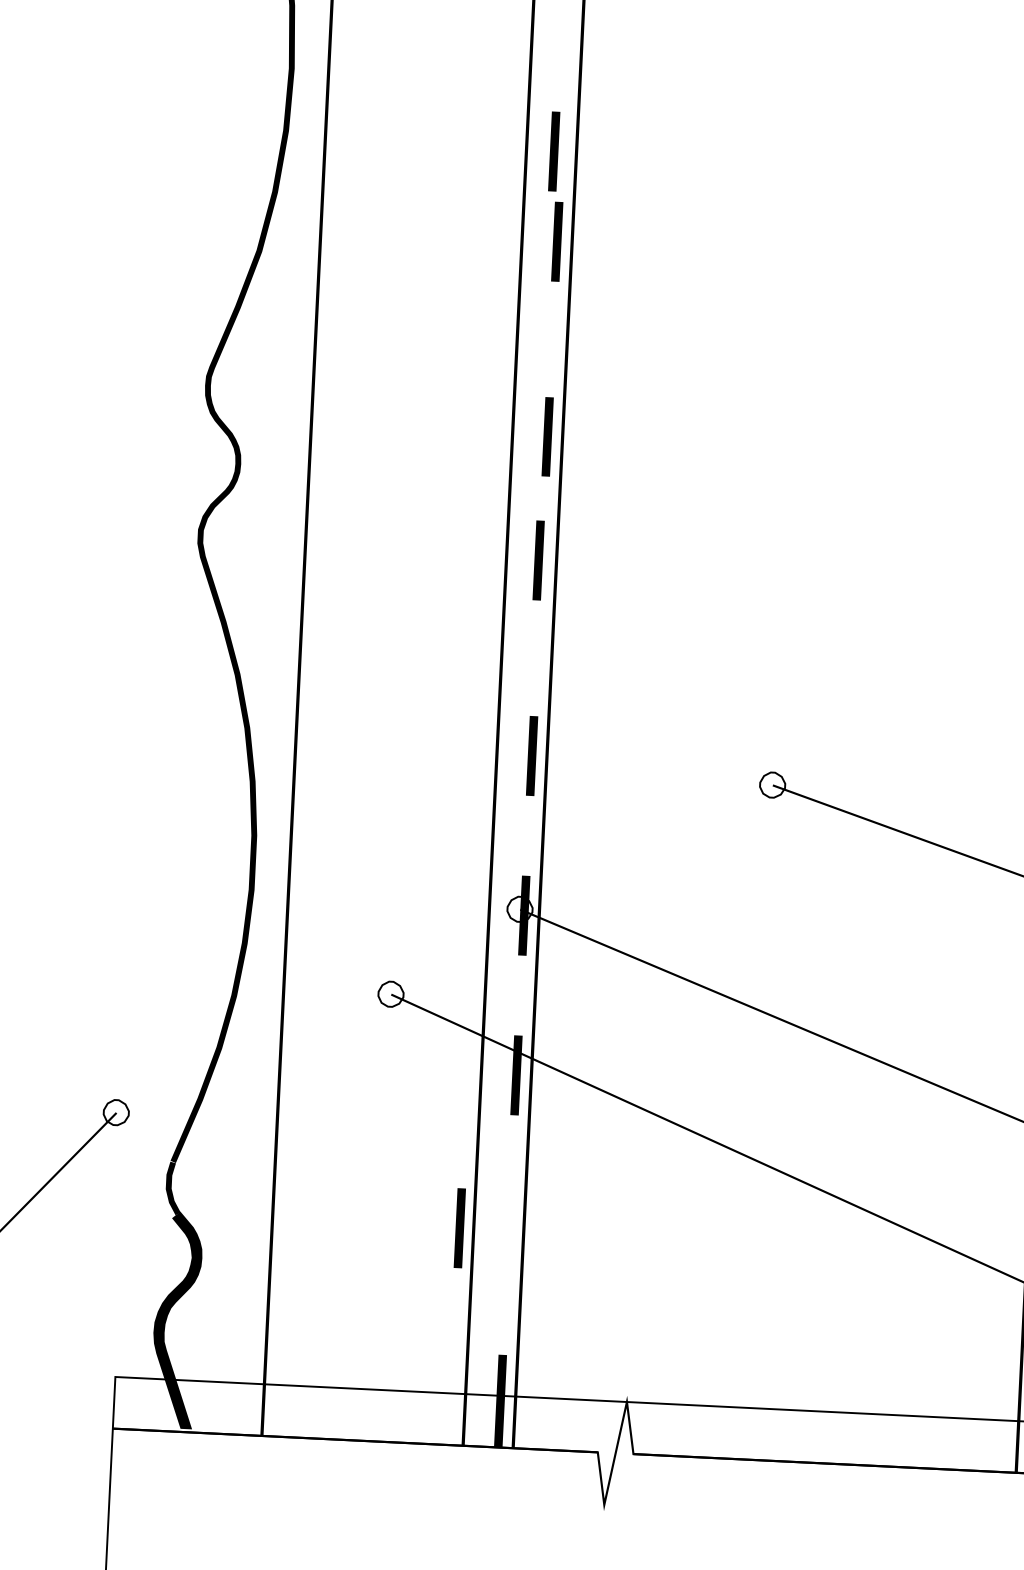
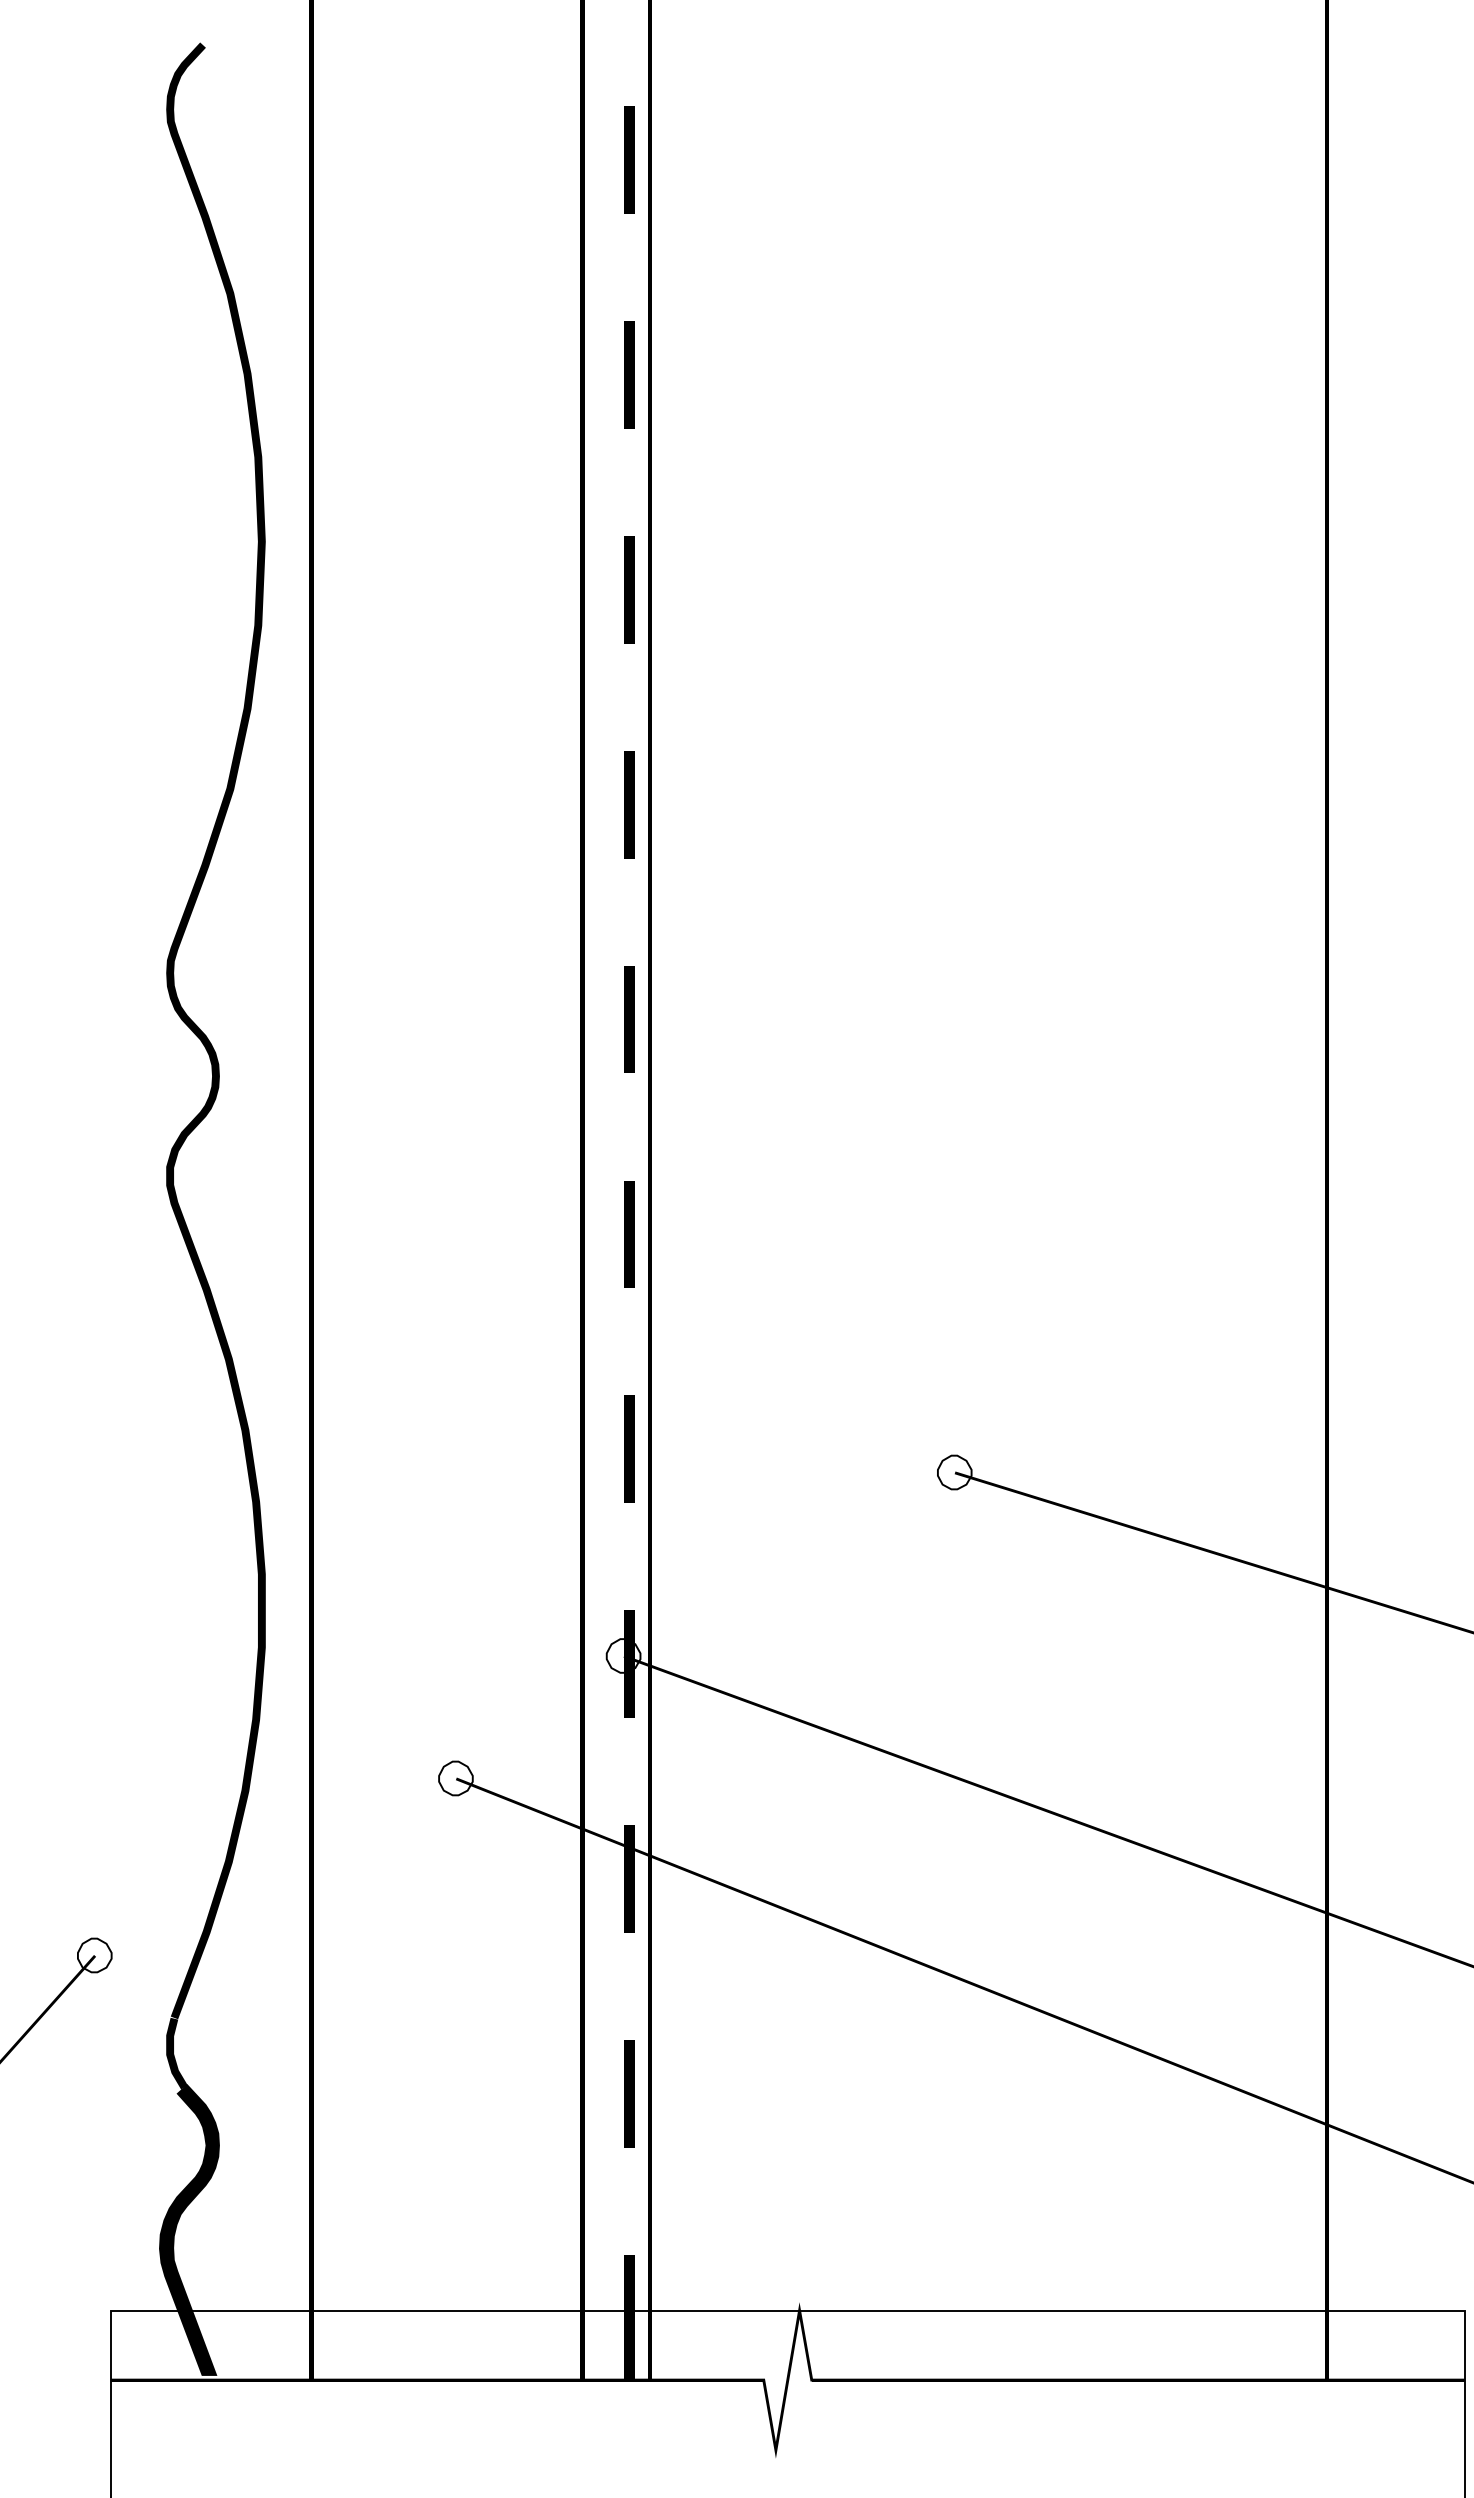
line: (554, 151) -> (629, 589), moved
line: (557, 241) -> (629, 804), moved
line: (538, 560) -> (629, 1234), moved
line: (459, 1227) -> (629, 2093), moved

